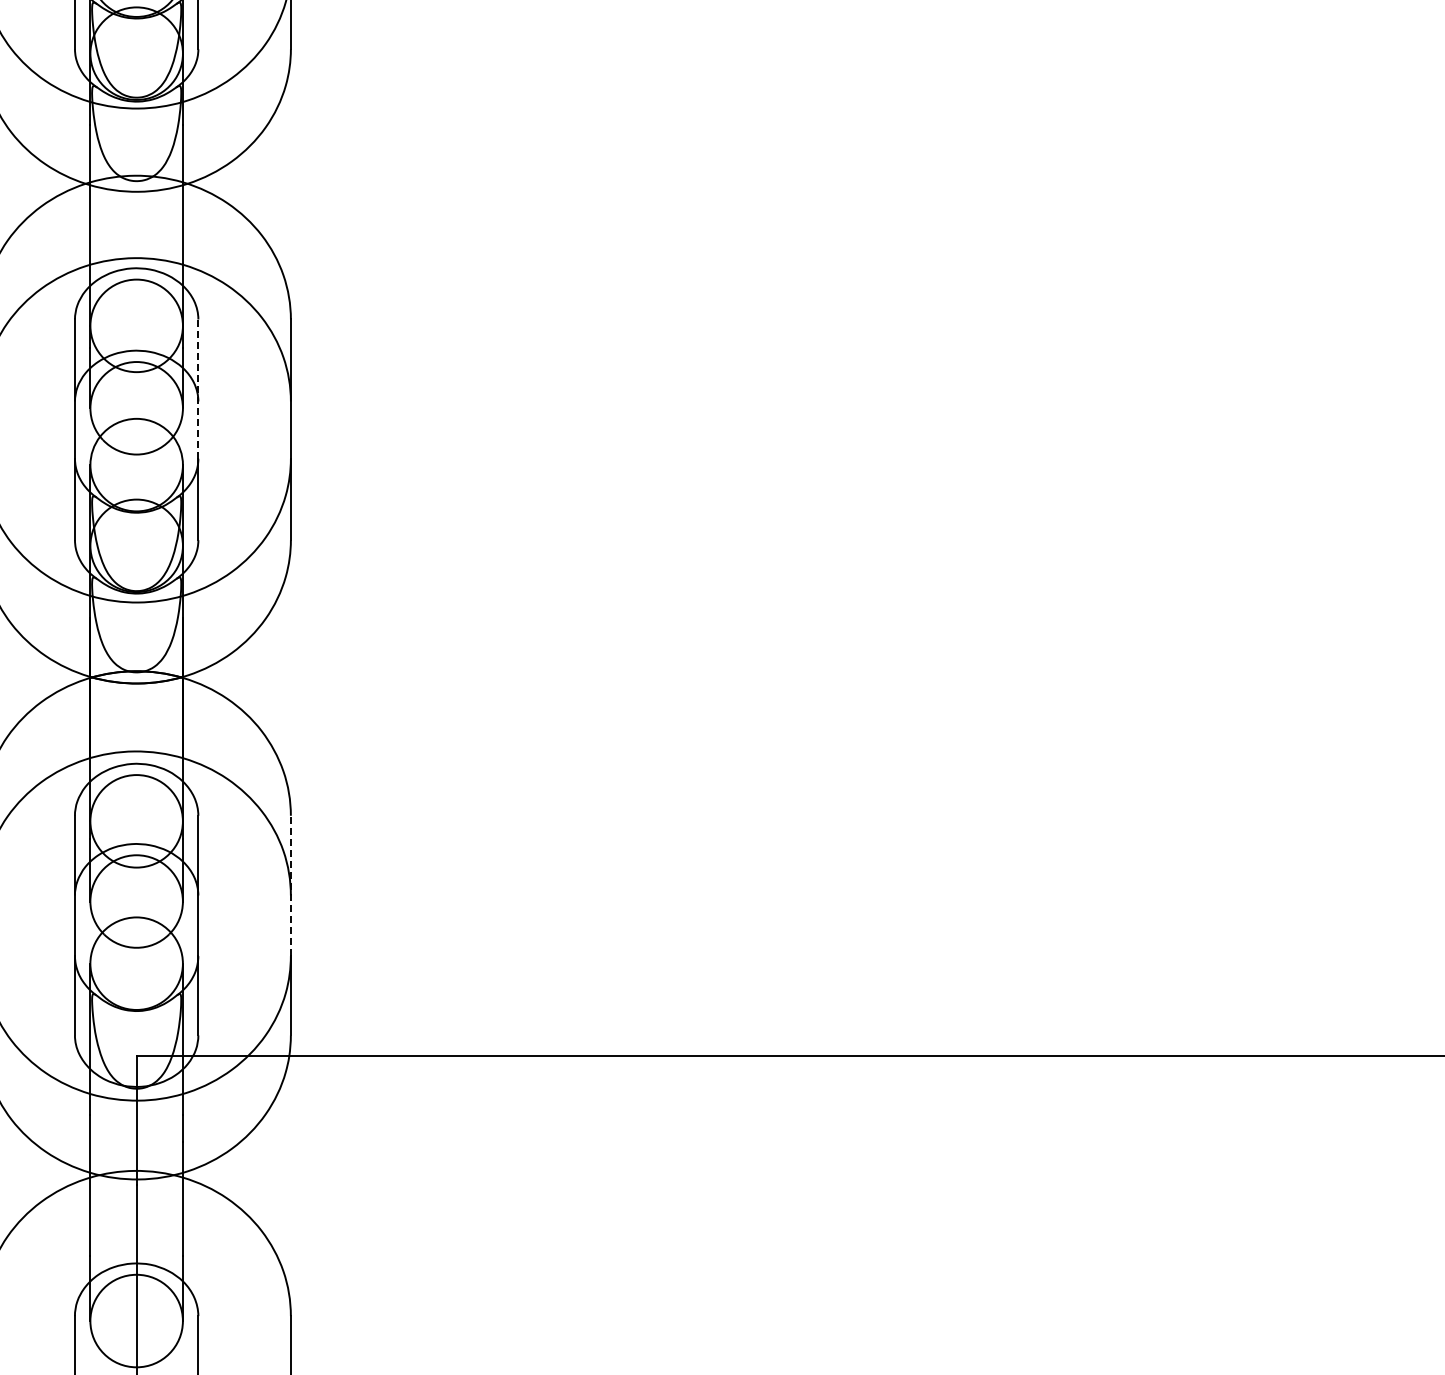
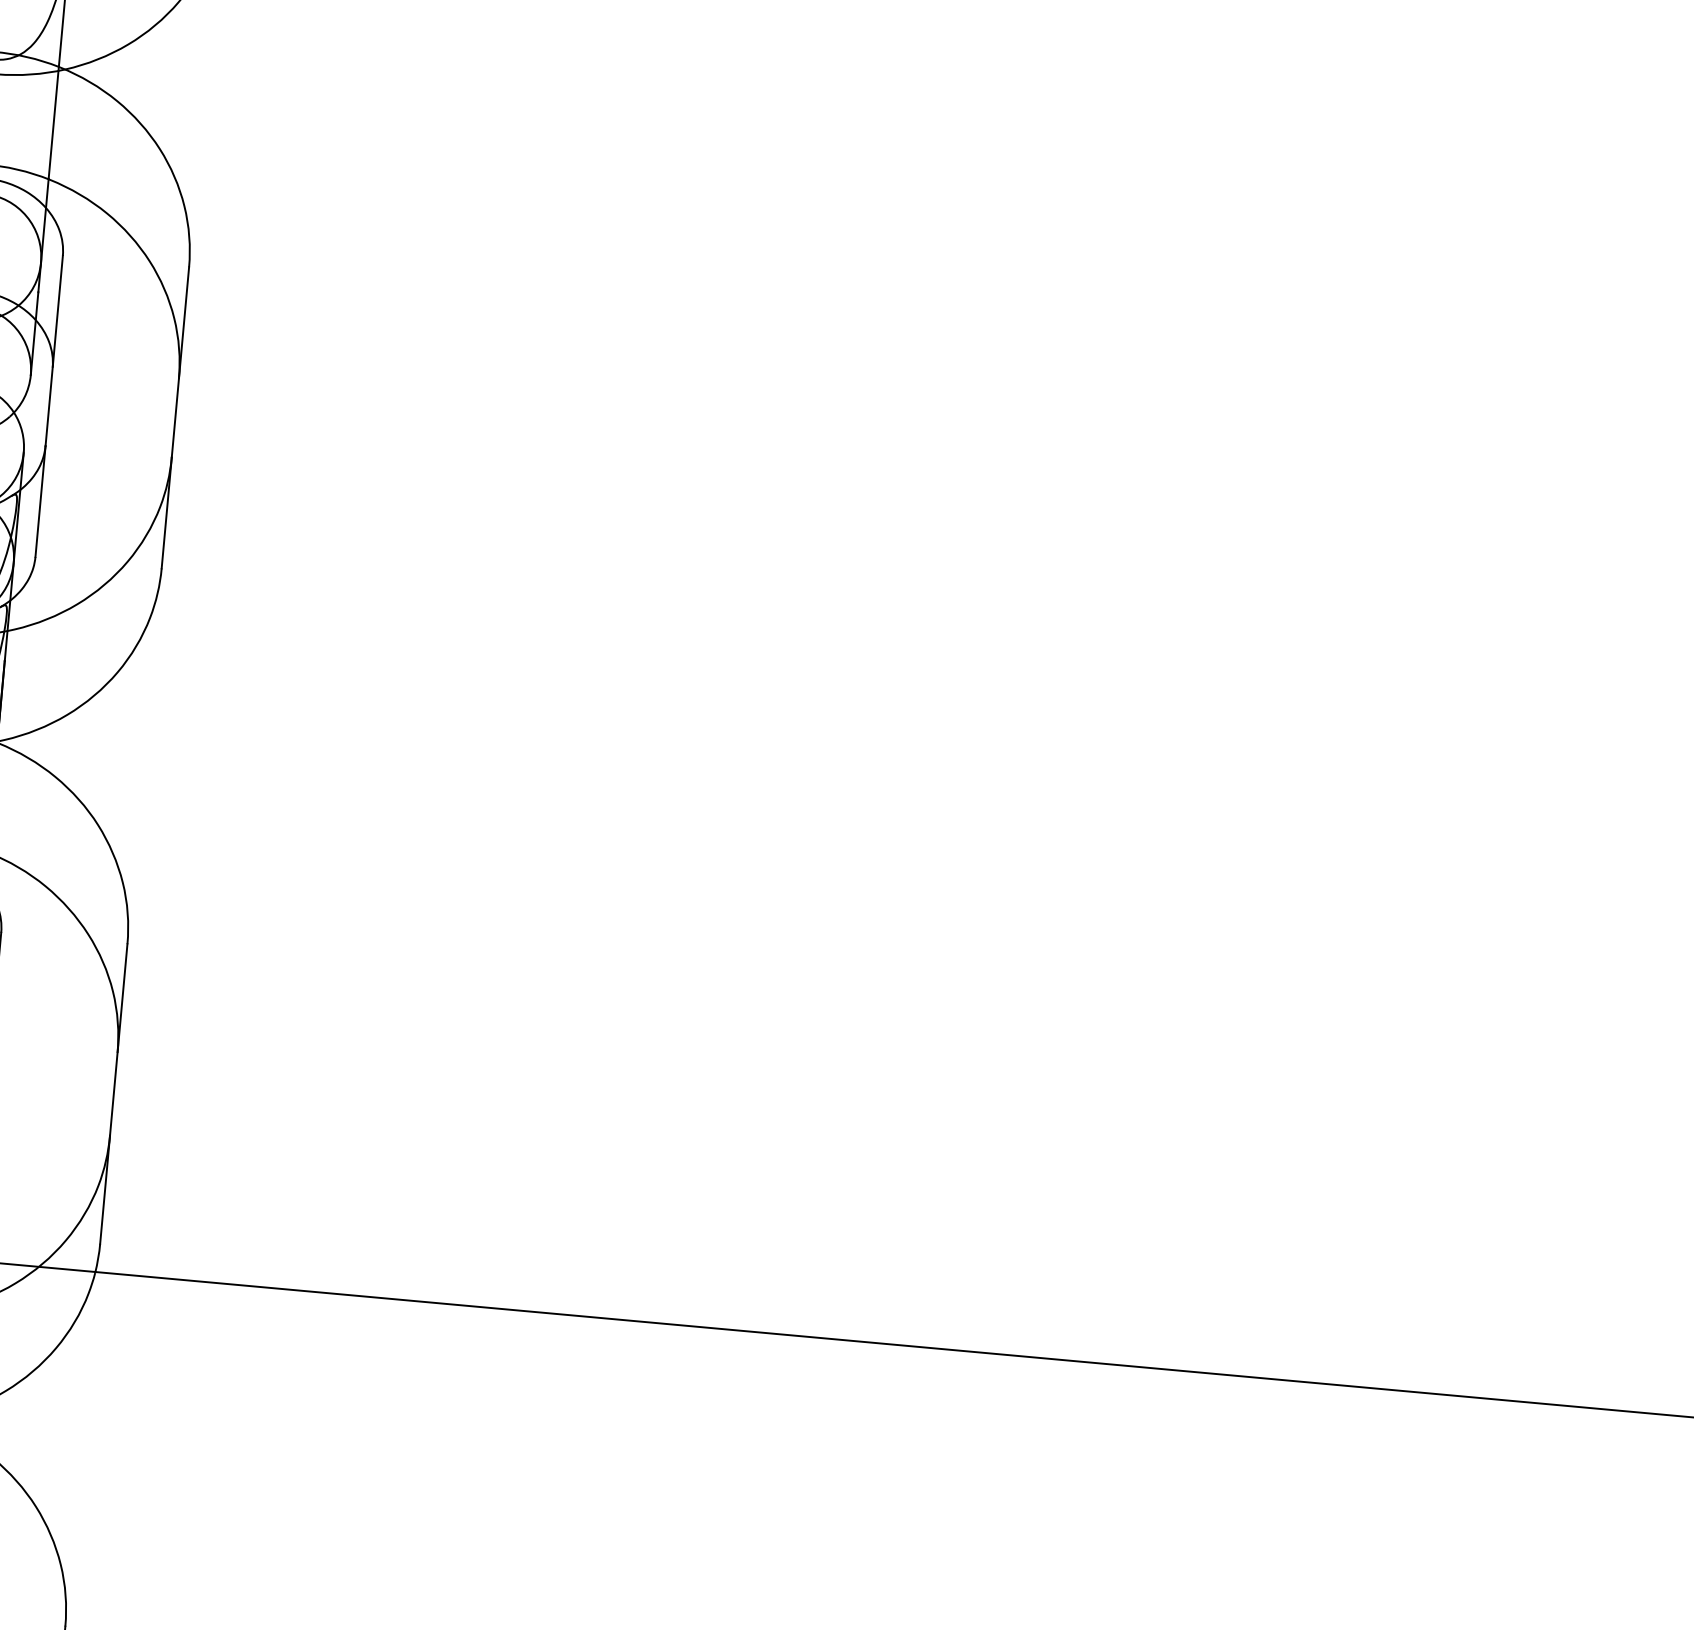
line: (198, 389) -> (54, 351), dashed -> solid
line: (290, 885) -> (118, 1039), dashed -> solid

